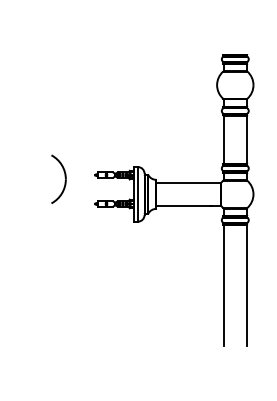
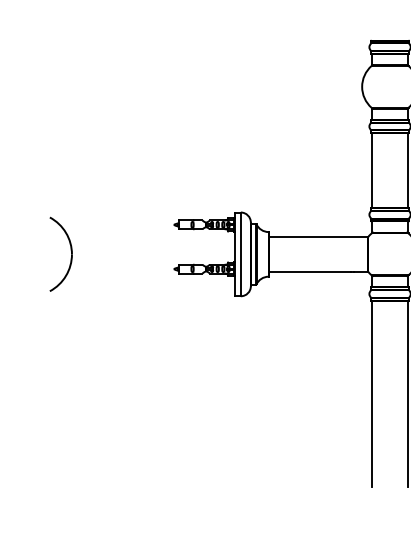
part: (64, 177) -> (69, 251), moved

